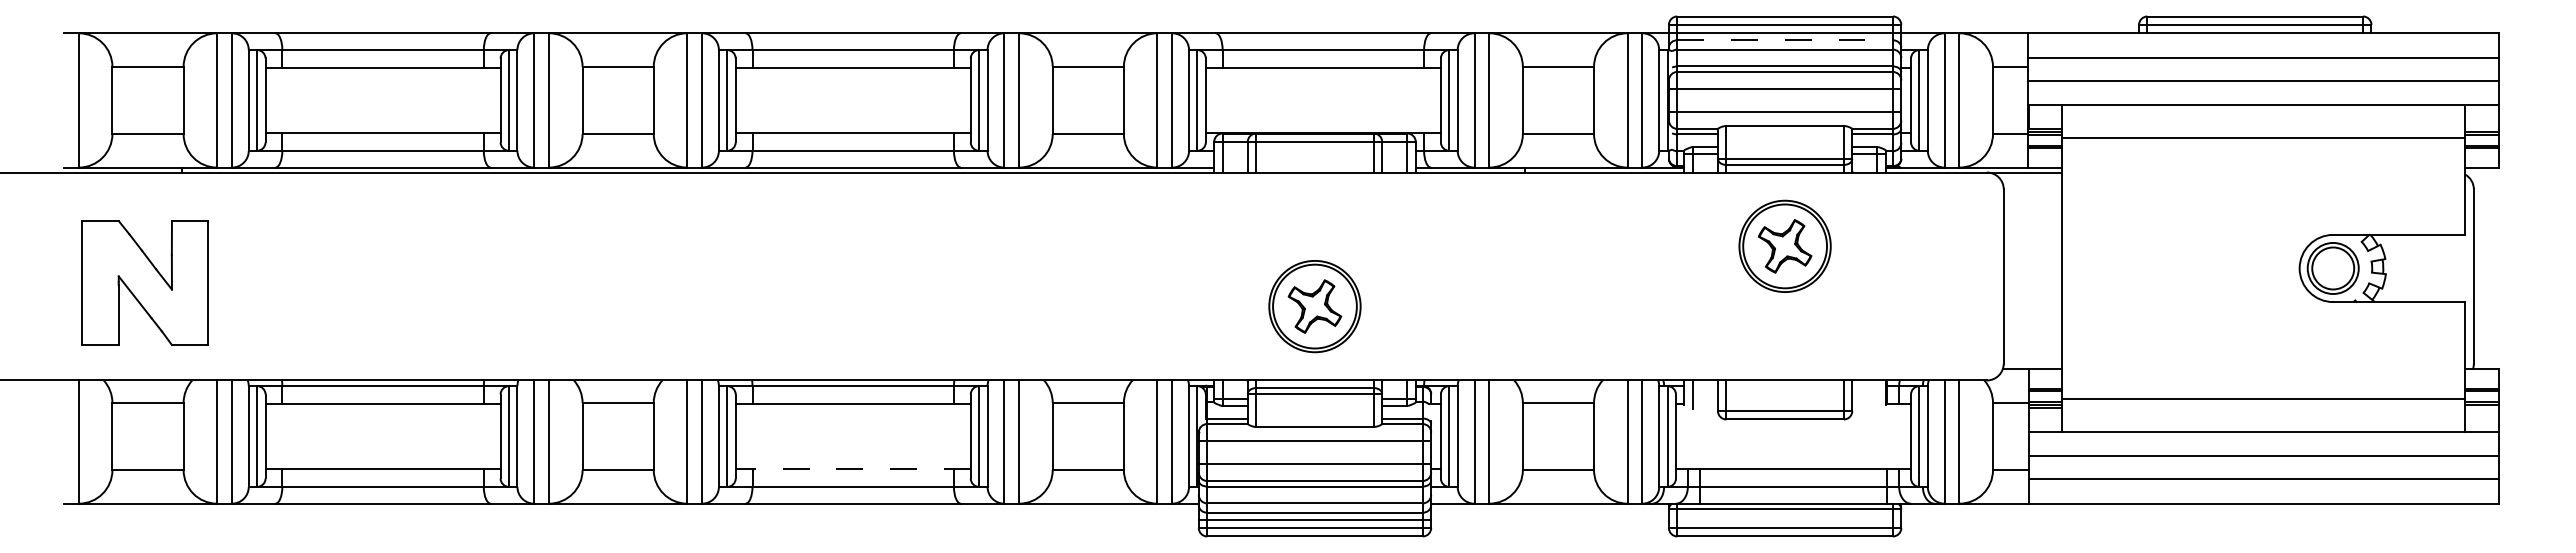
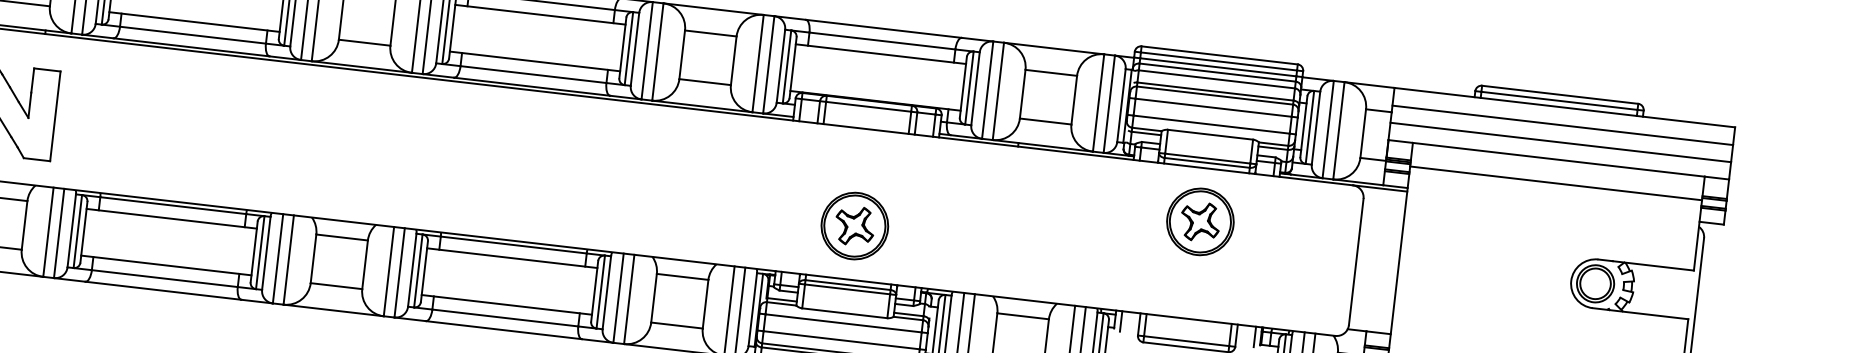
line: (1785, 40) -> (1217, 72), dashed -> solid
line: (1877, 394) -> (1254, 336), added
line: (853, 468) -> (507, 304), dashed -> solid

